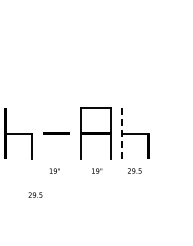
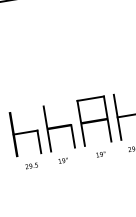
line: (43, 133) -> (47, 128), added
line: (121, 133) -> (117, 117), dashed -> solid
line: (69, 145) -> (72, 135), added
text: (35, 194) -> (31, 165), moved

